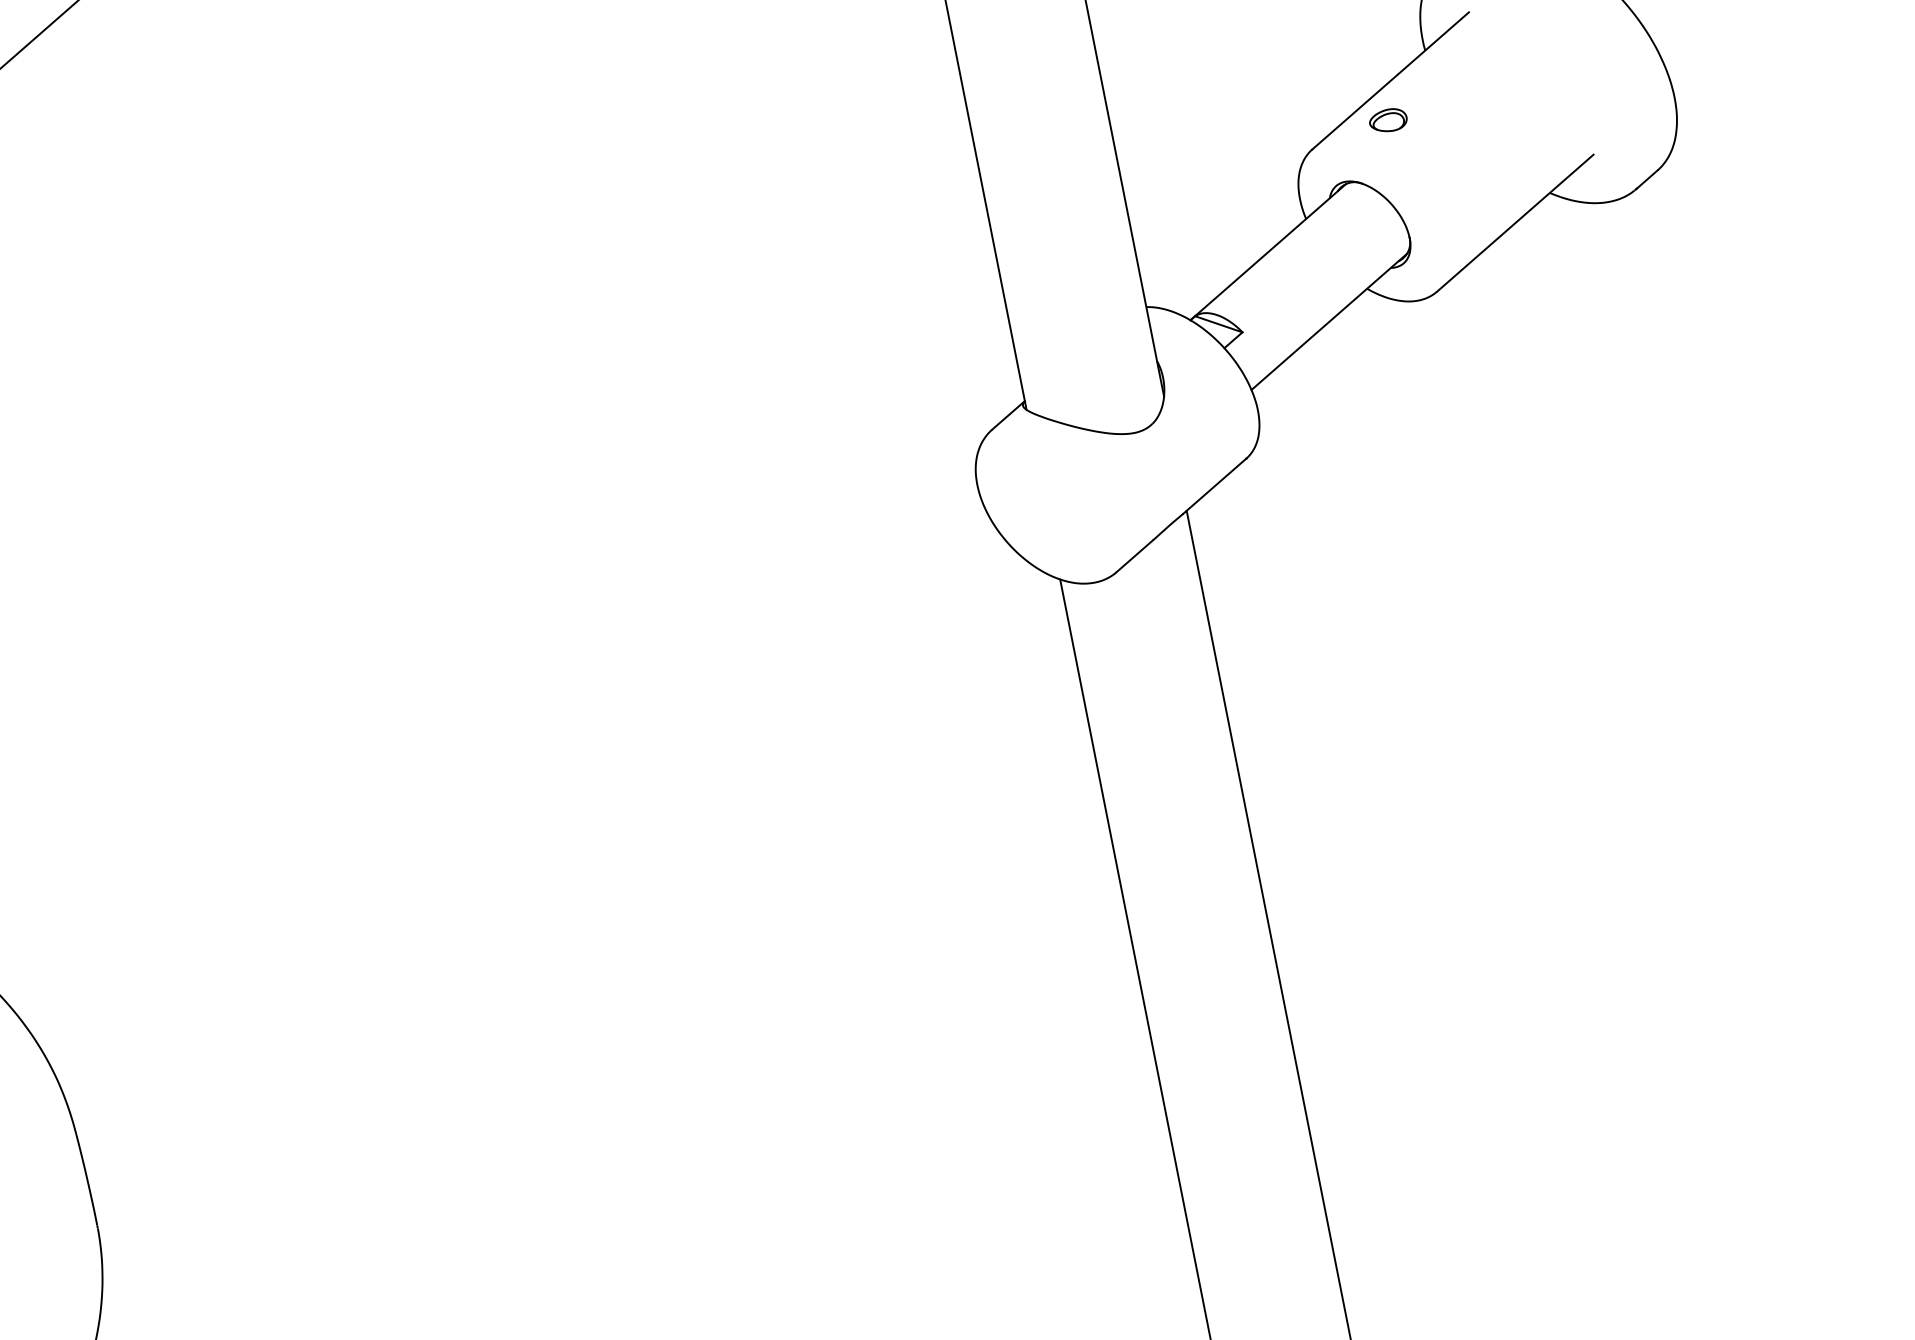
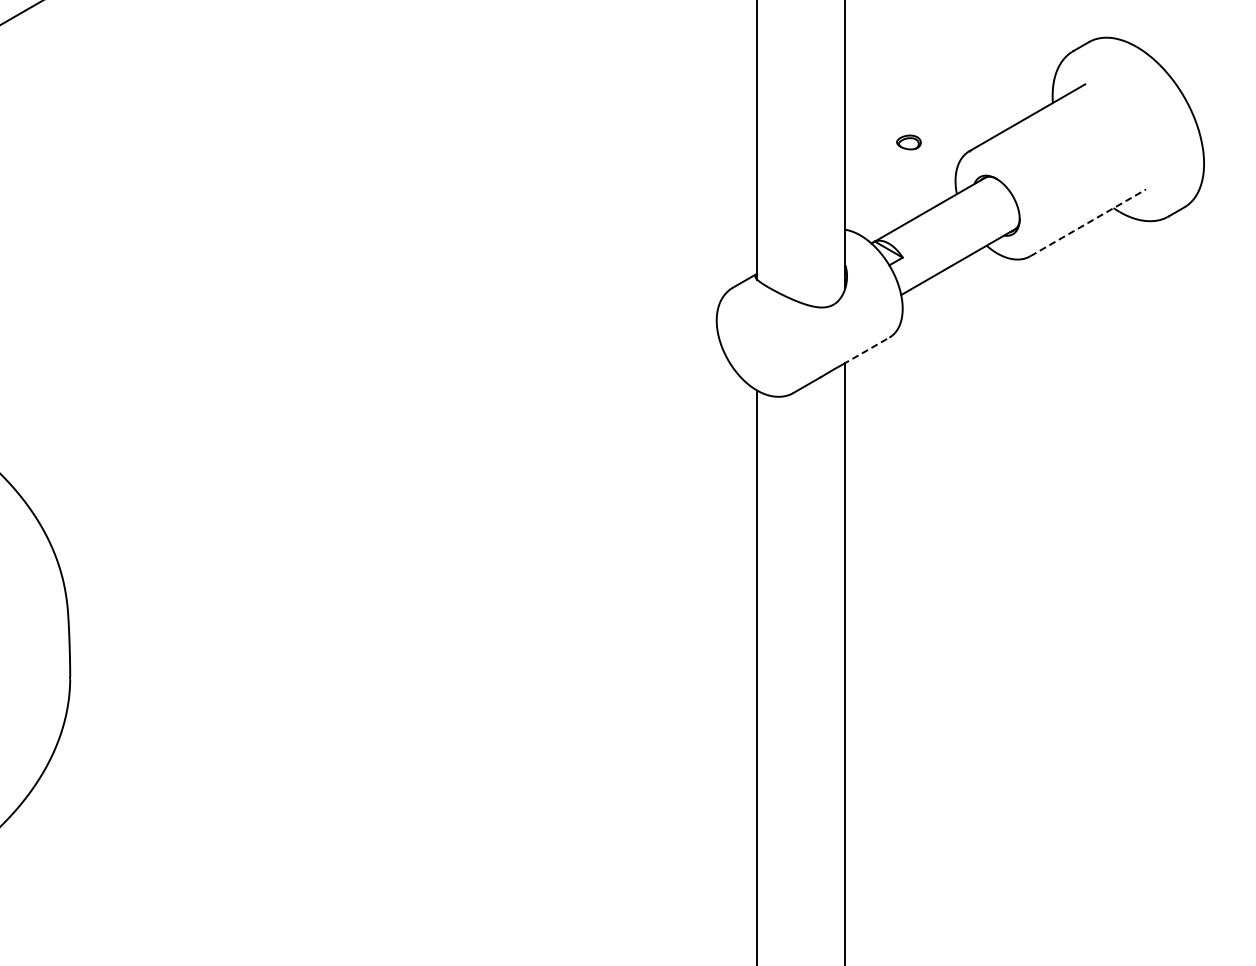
part: (1387, 120) -> (908, 142), moved
line: (1515, 222) -> (1088, 222), solid -> dashed
line: (1215, 486) -> (866, 351), solid -> dashed

